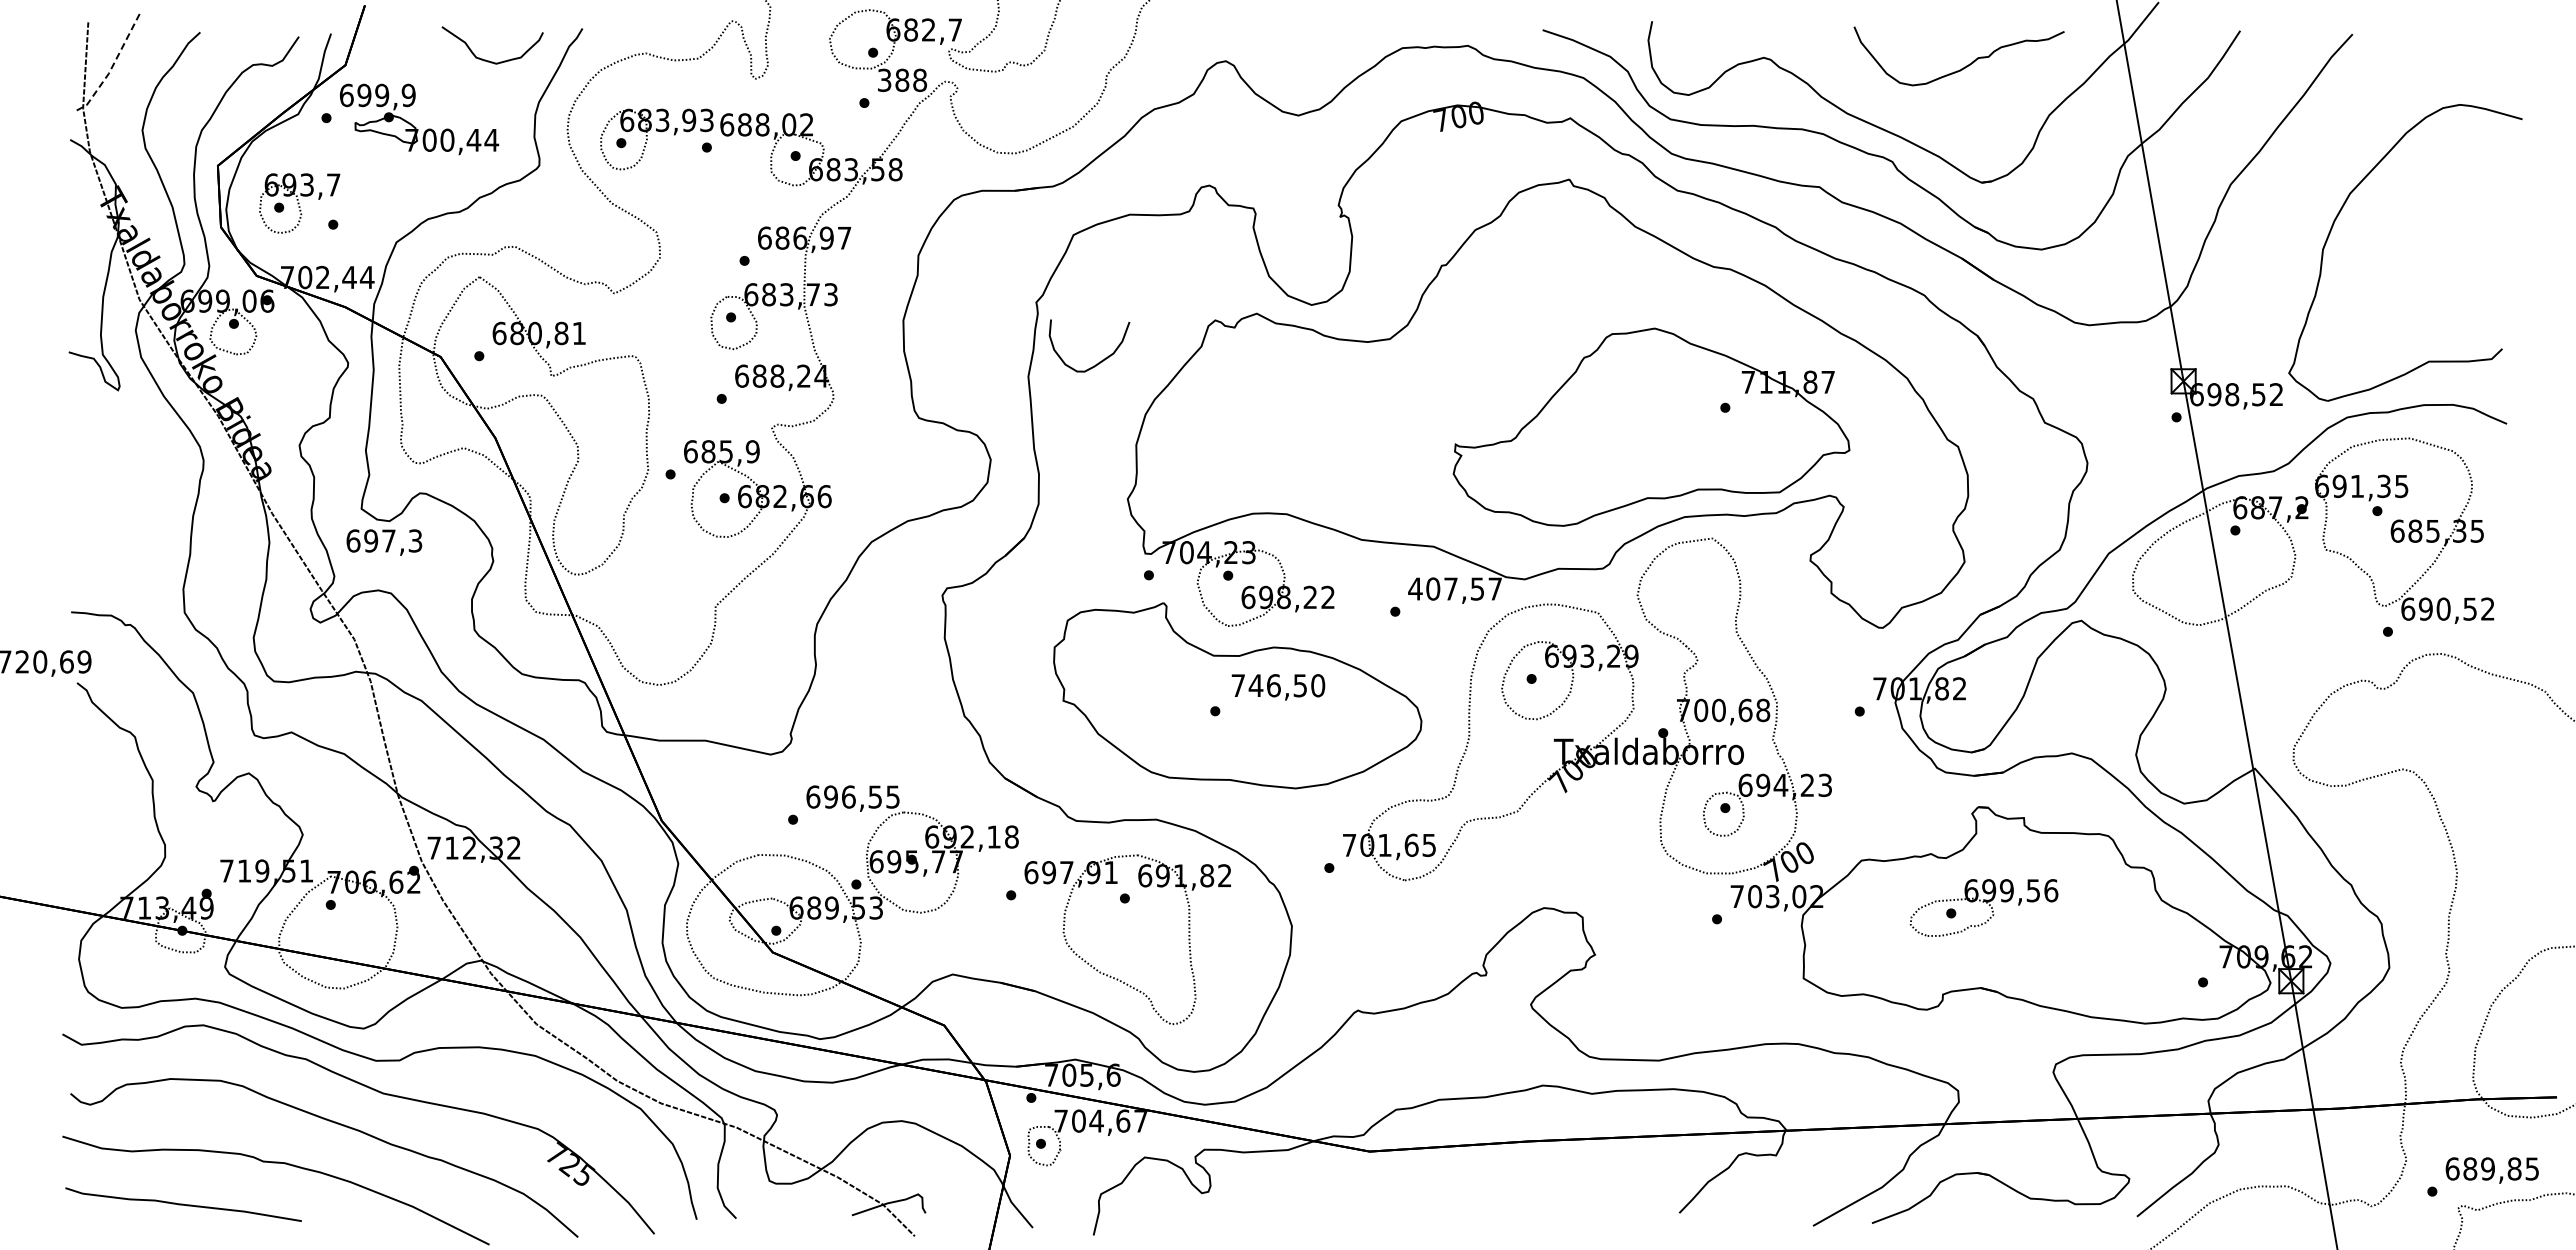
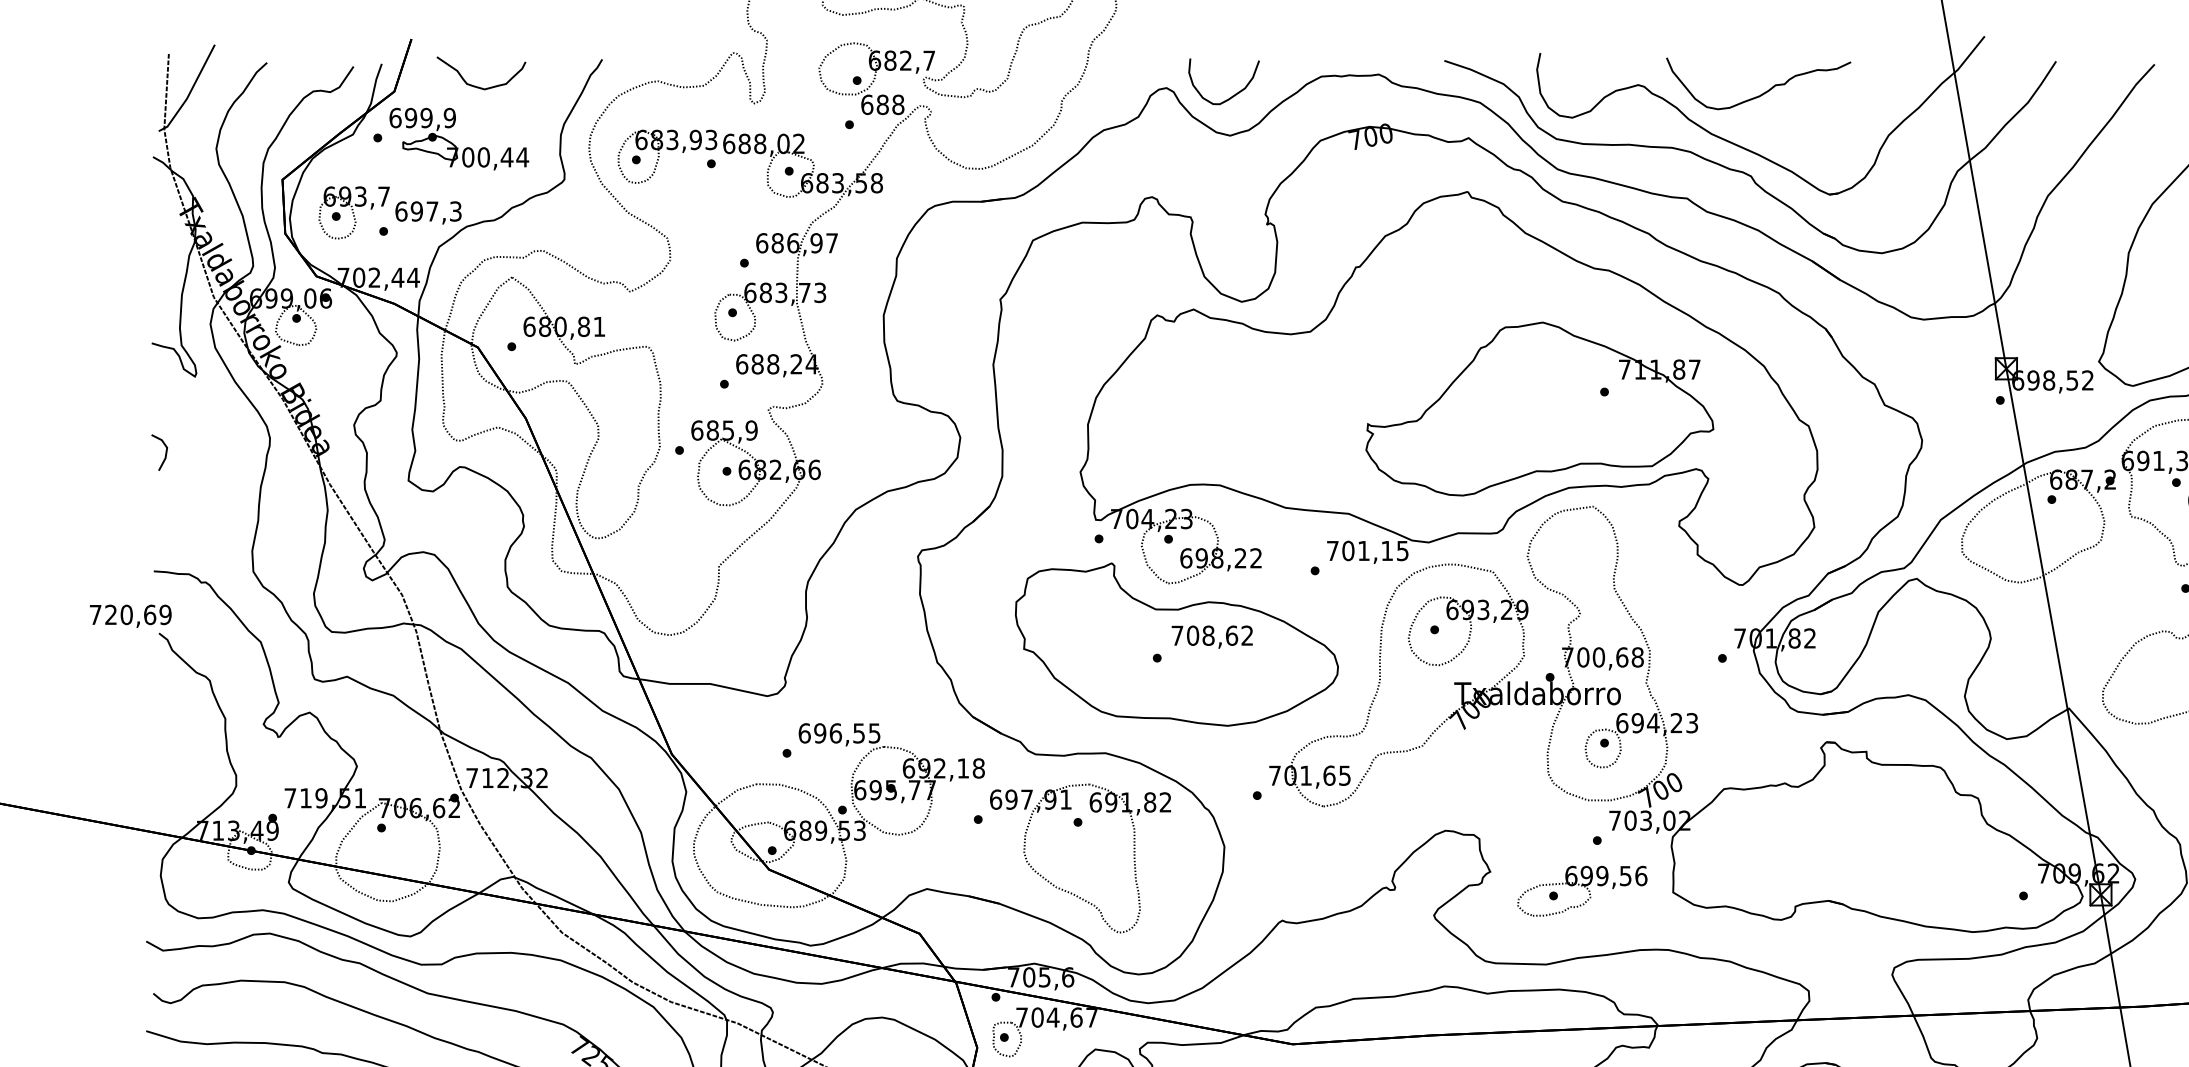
curve: (489, 60) -> (478, 86), moved
line: (112, 65) -> (190, 91), dashed -> solid
curve: (1964, 66) -> (1763, 92), moved
text: (884, 80) -> (867, 104), 388 -> 688
curve: (1099, 361) -> (1232, 95), moved
line: (84, 476) -> (165, 452), added
text: (384, 542) -> (428, 212), moved
text: (1454, 588) -> (1367, 550), 407,57 -> 701,15
text: (1286, 685) -> (1219, 635), 746,50 -> 708,62
part: (1983, 907) -> (1581, 890), moved

